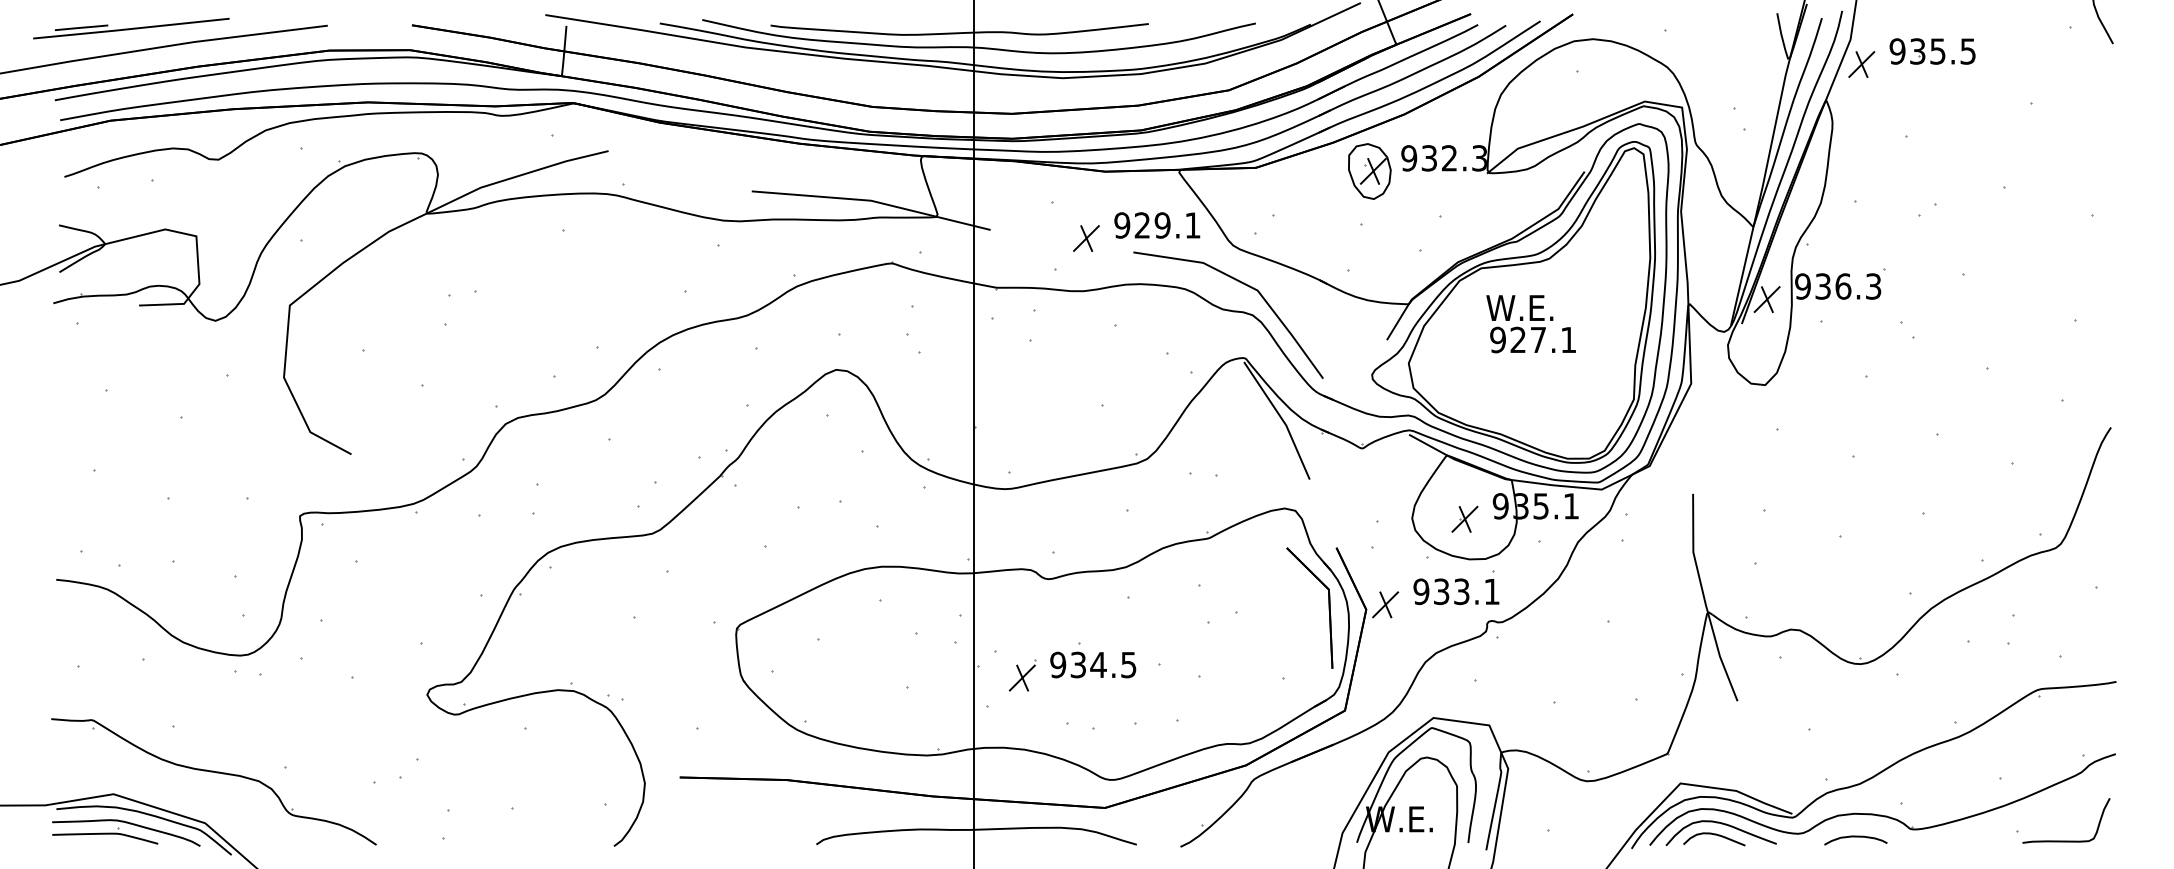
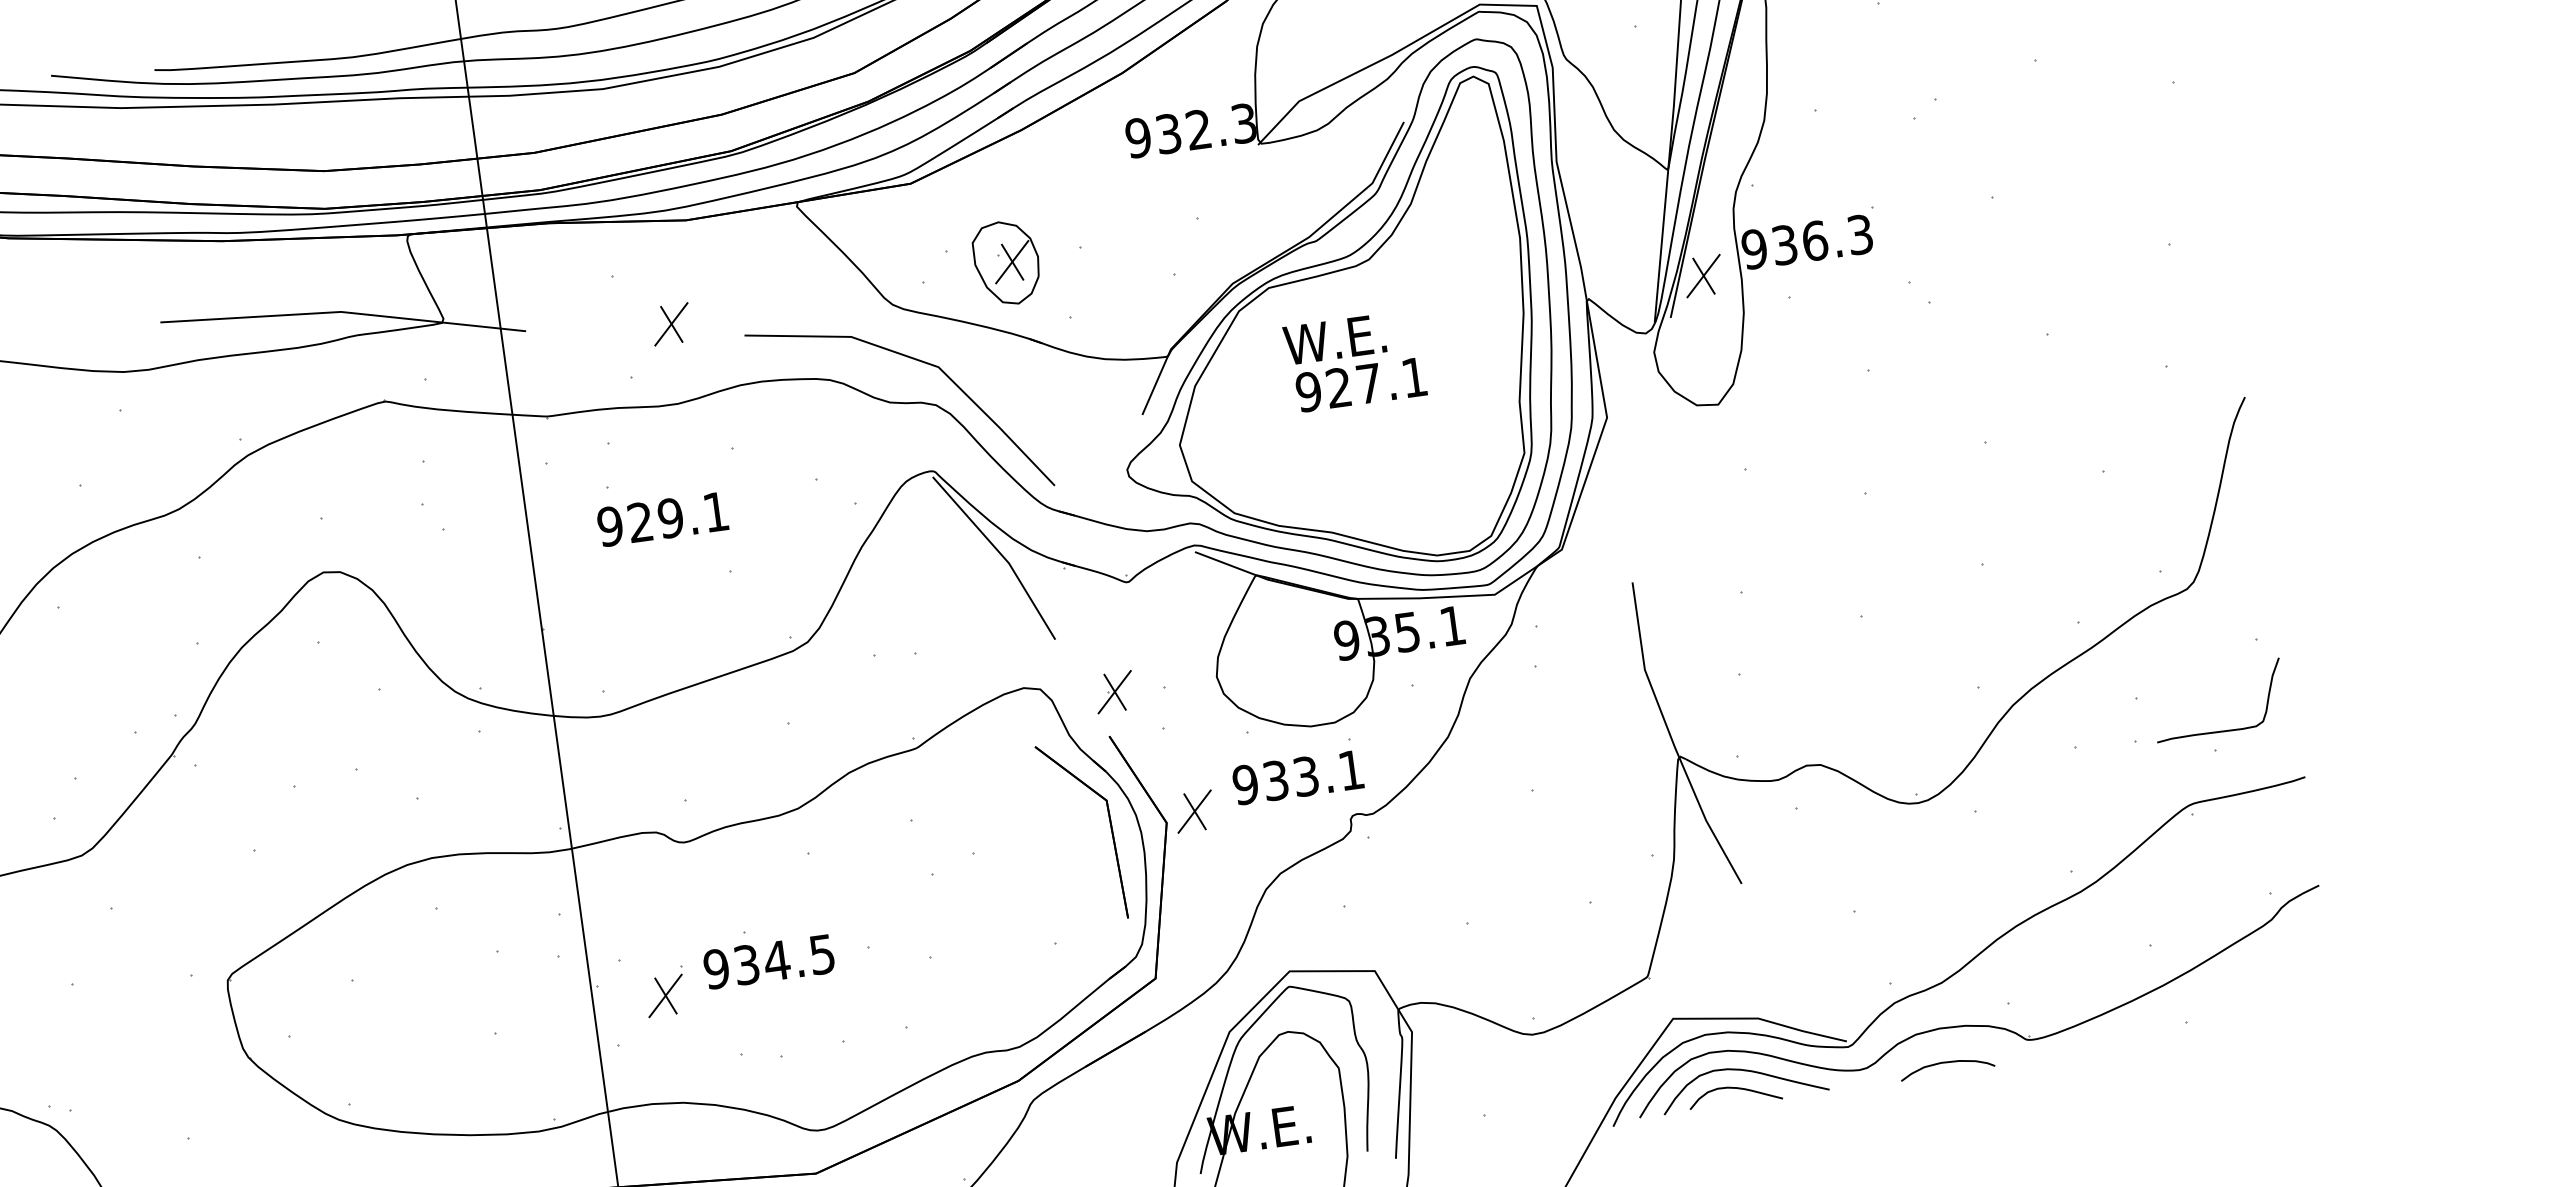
part: (1369, 171) -> (1006, 263), moved
text: (1157, 225) -> (663, 519), moved
part: (1464, 518) -> (1113, 691), moved
curve: (2066, 840) -> (2222, 729), moved

